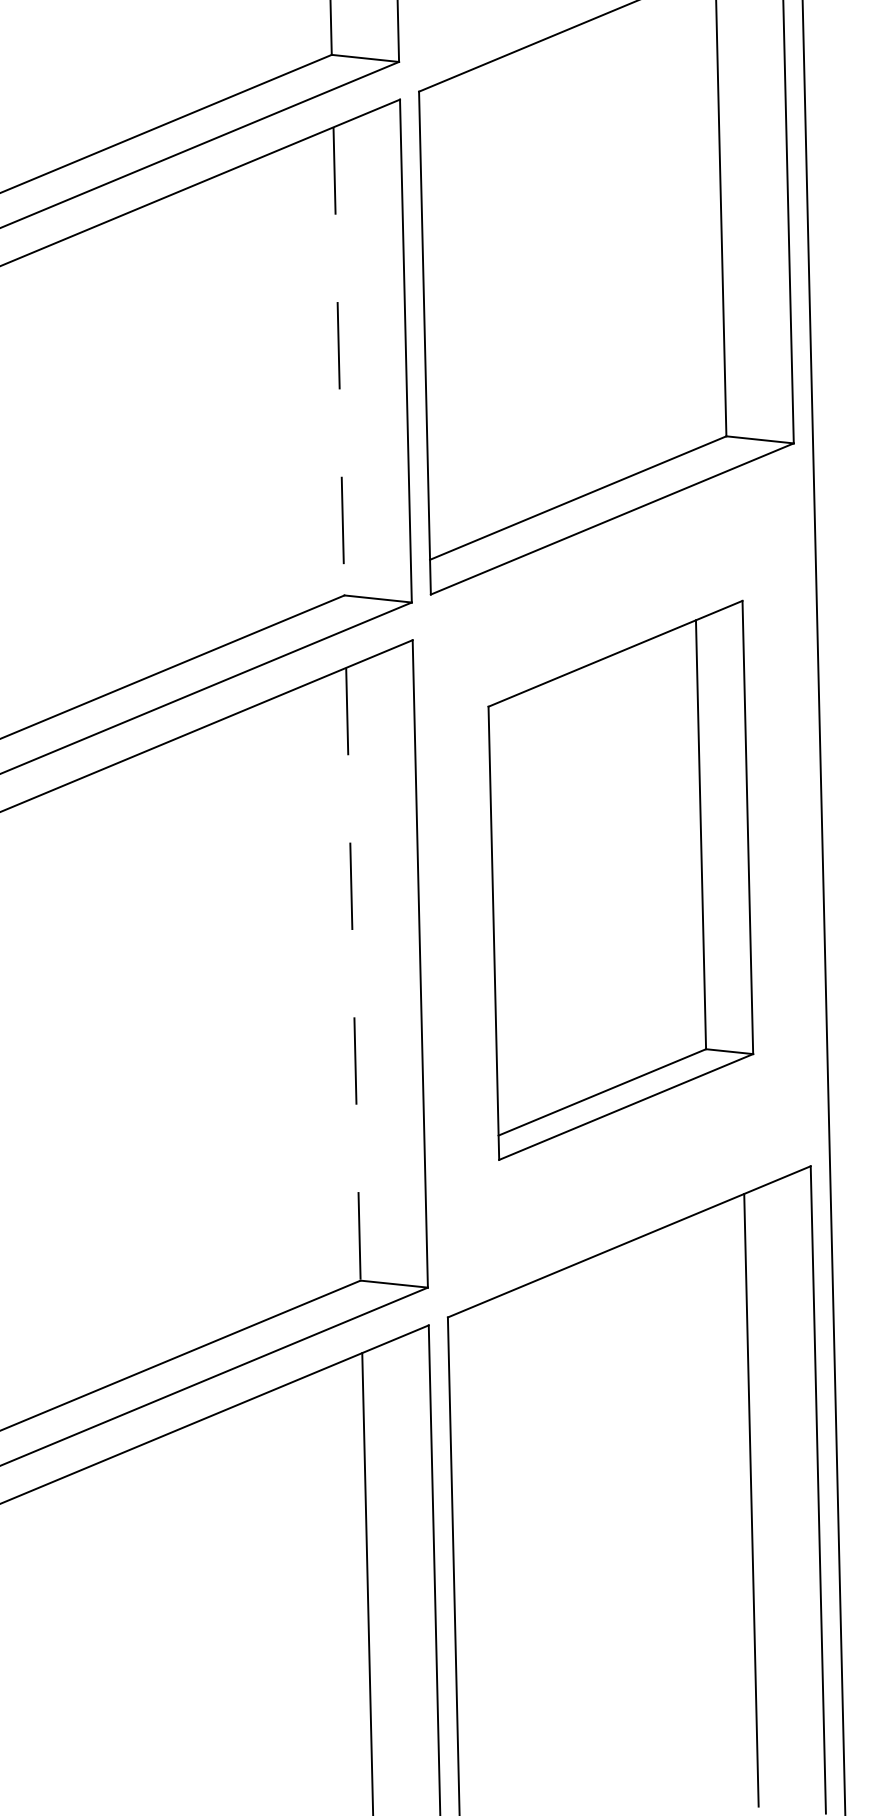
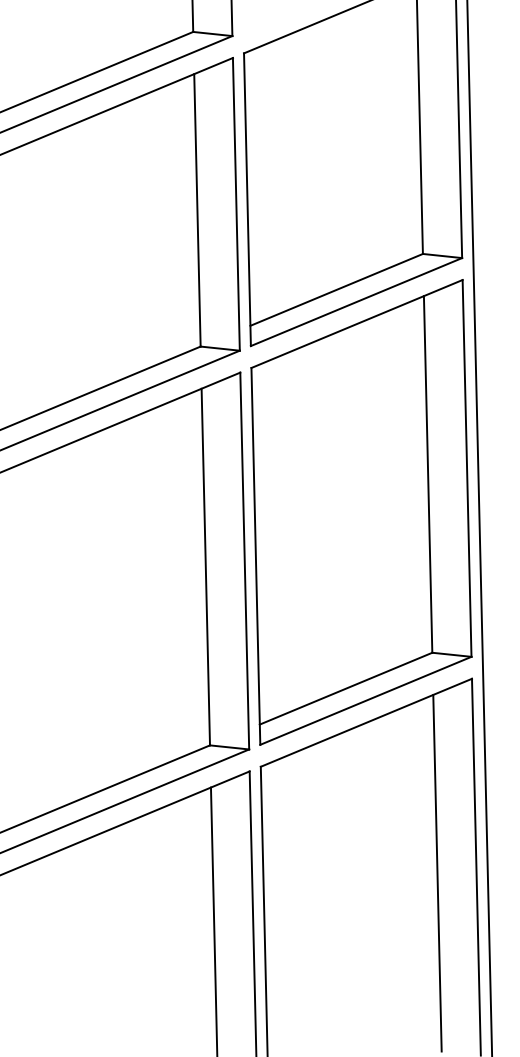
line: (339, 361) -> (197, 210), dashed -> solid
part: (620, 880) -> (361, 512), size x1.43
line: (352, 975) -> (205, 567), dashed -> solid

